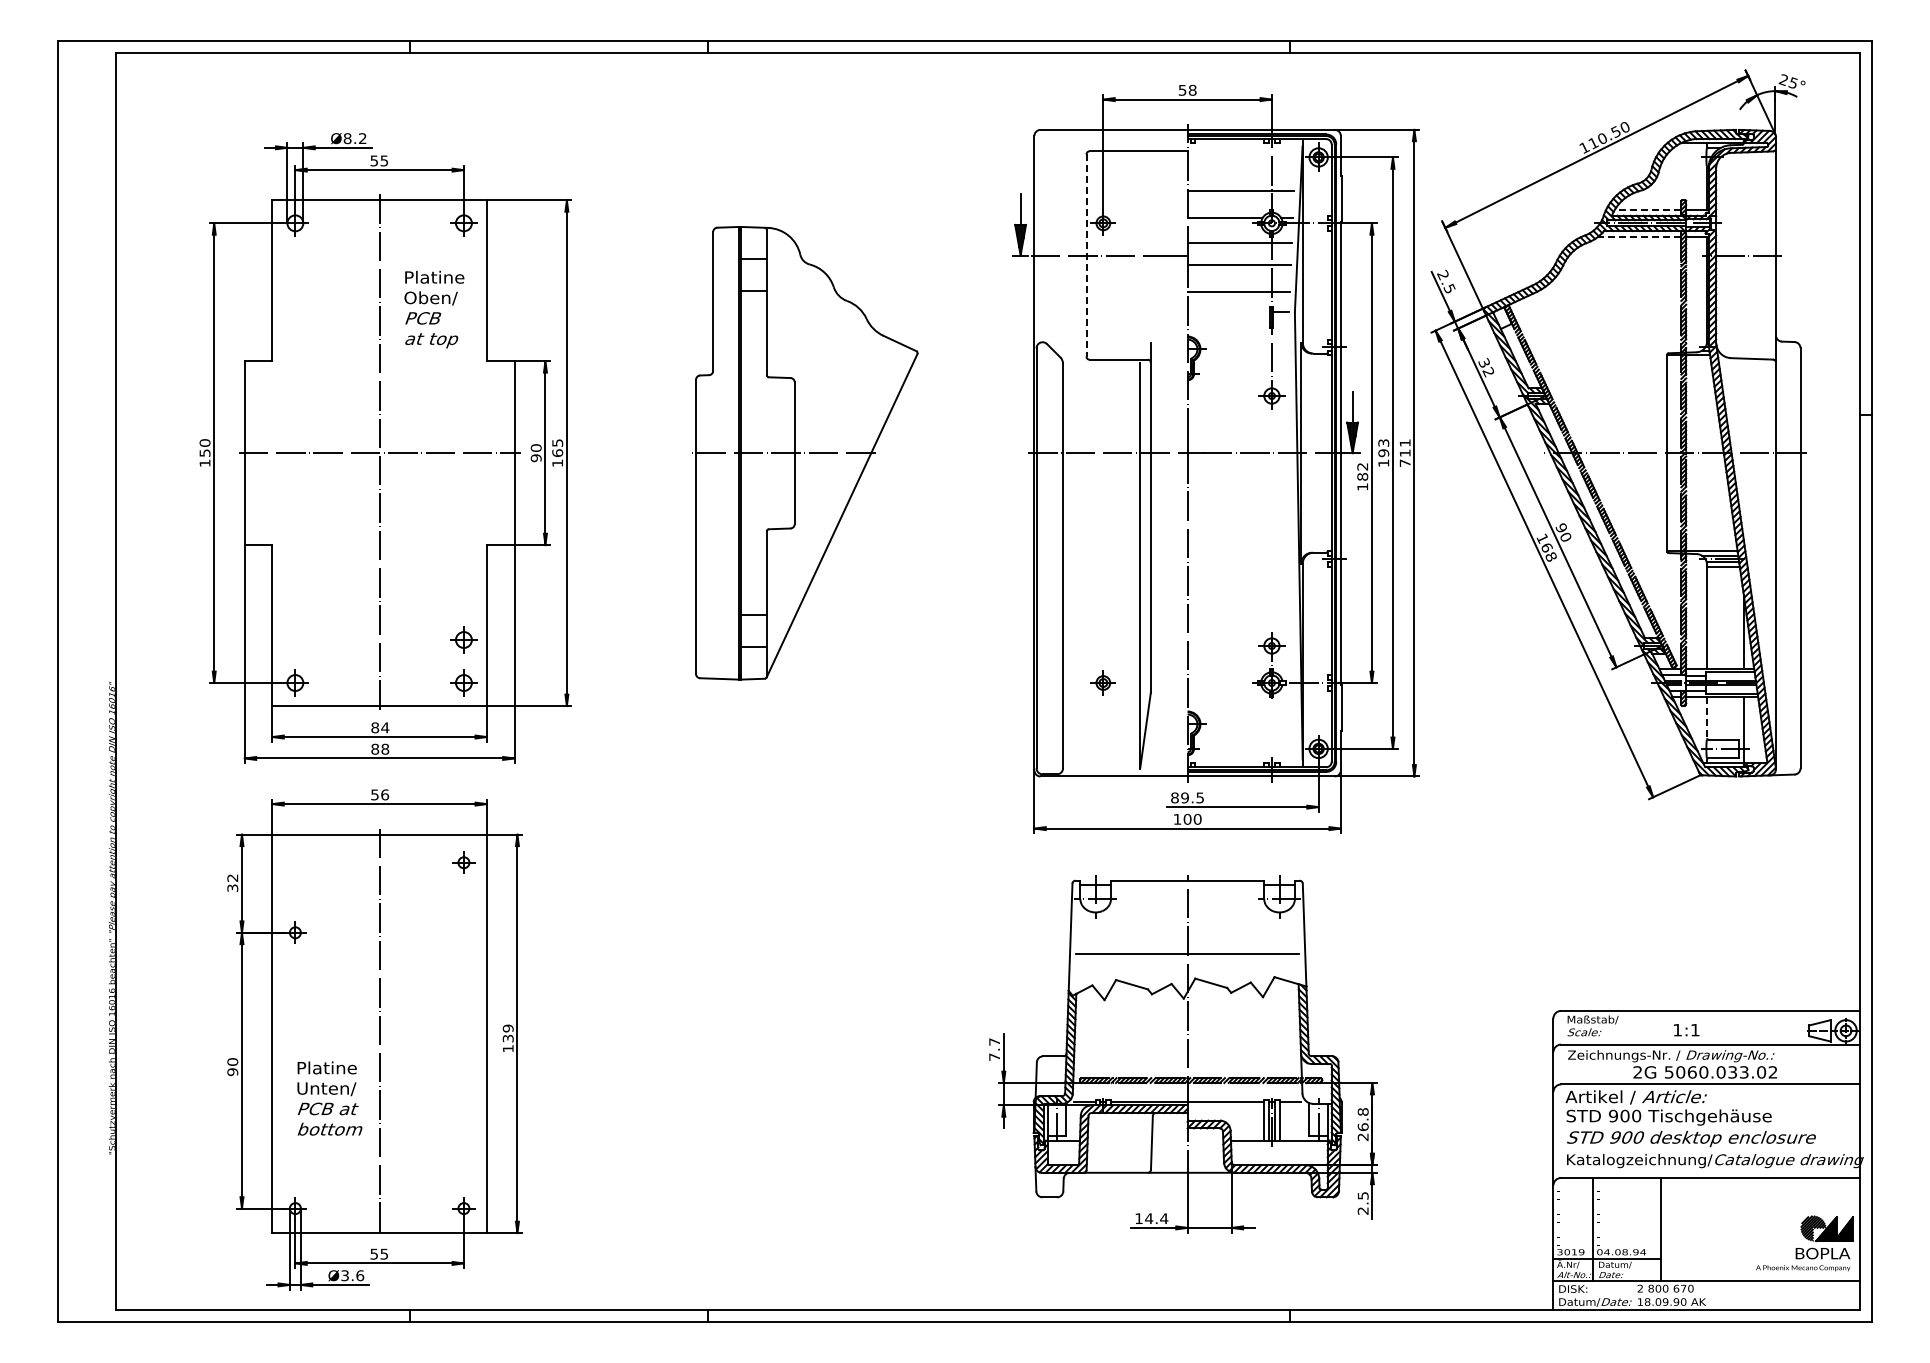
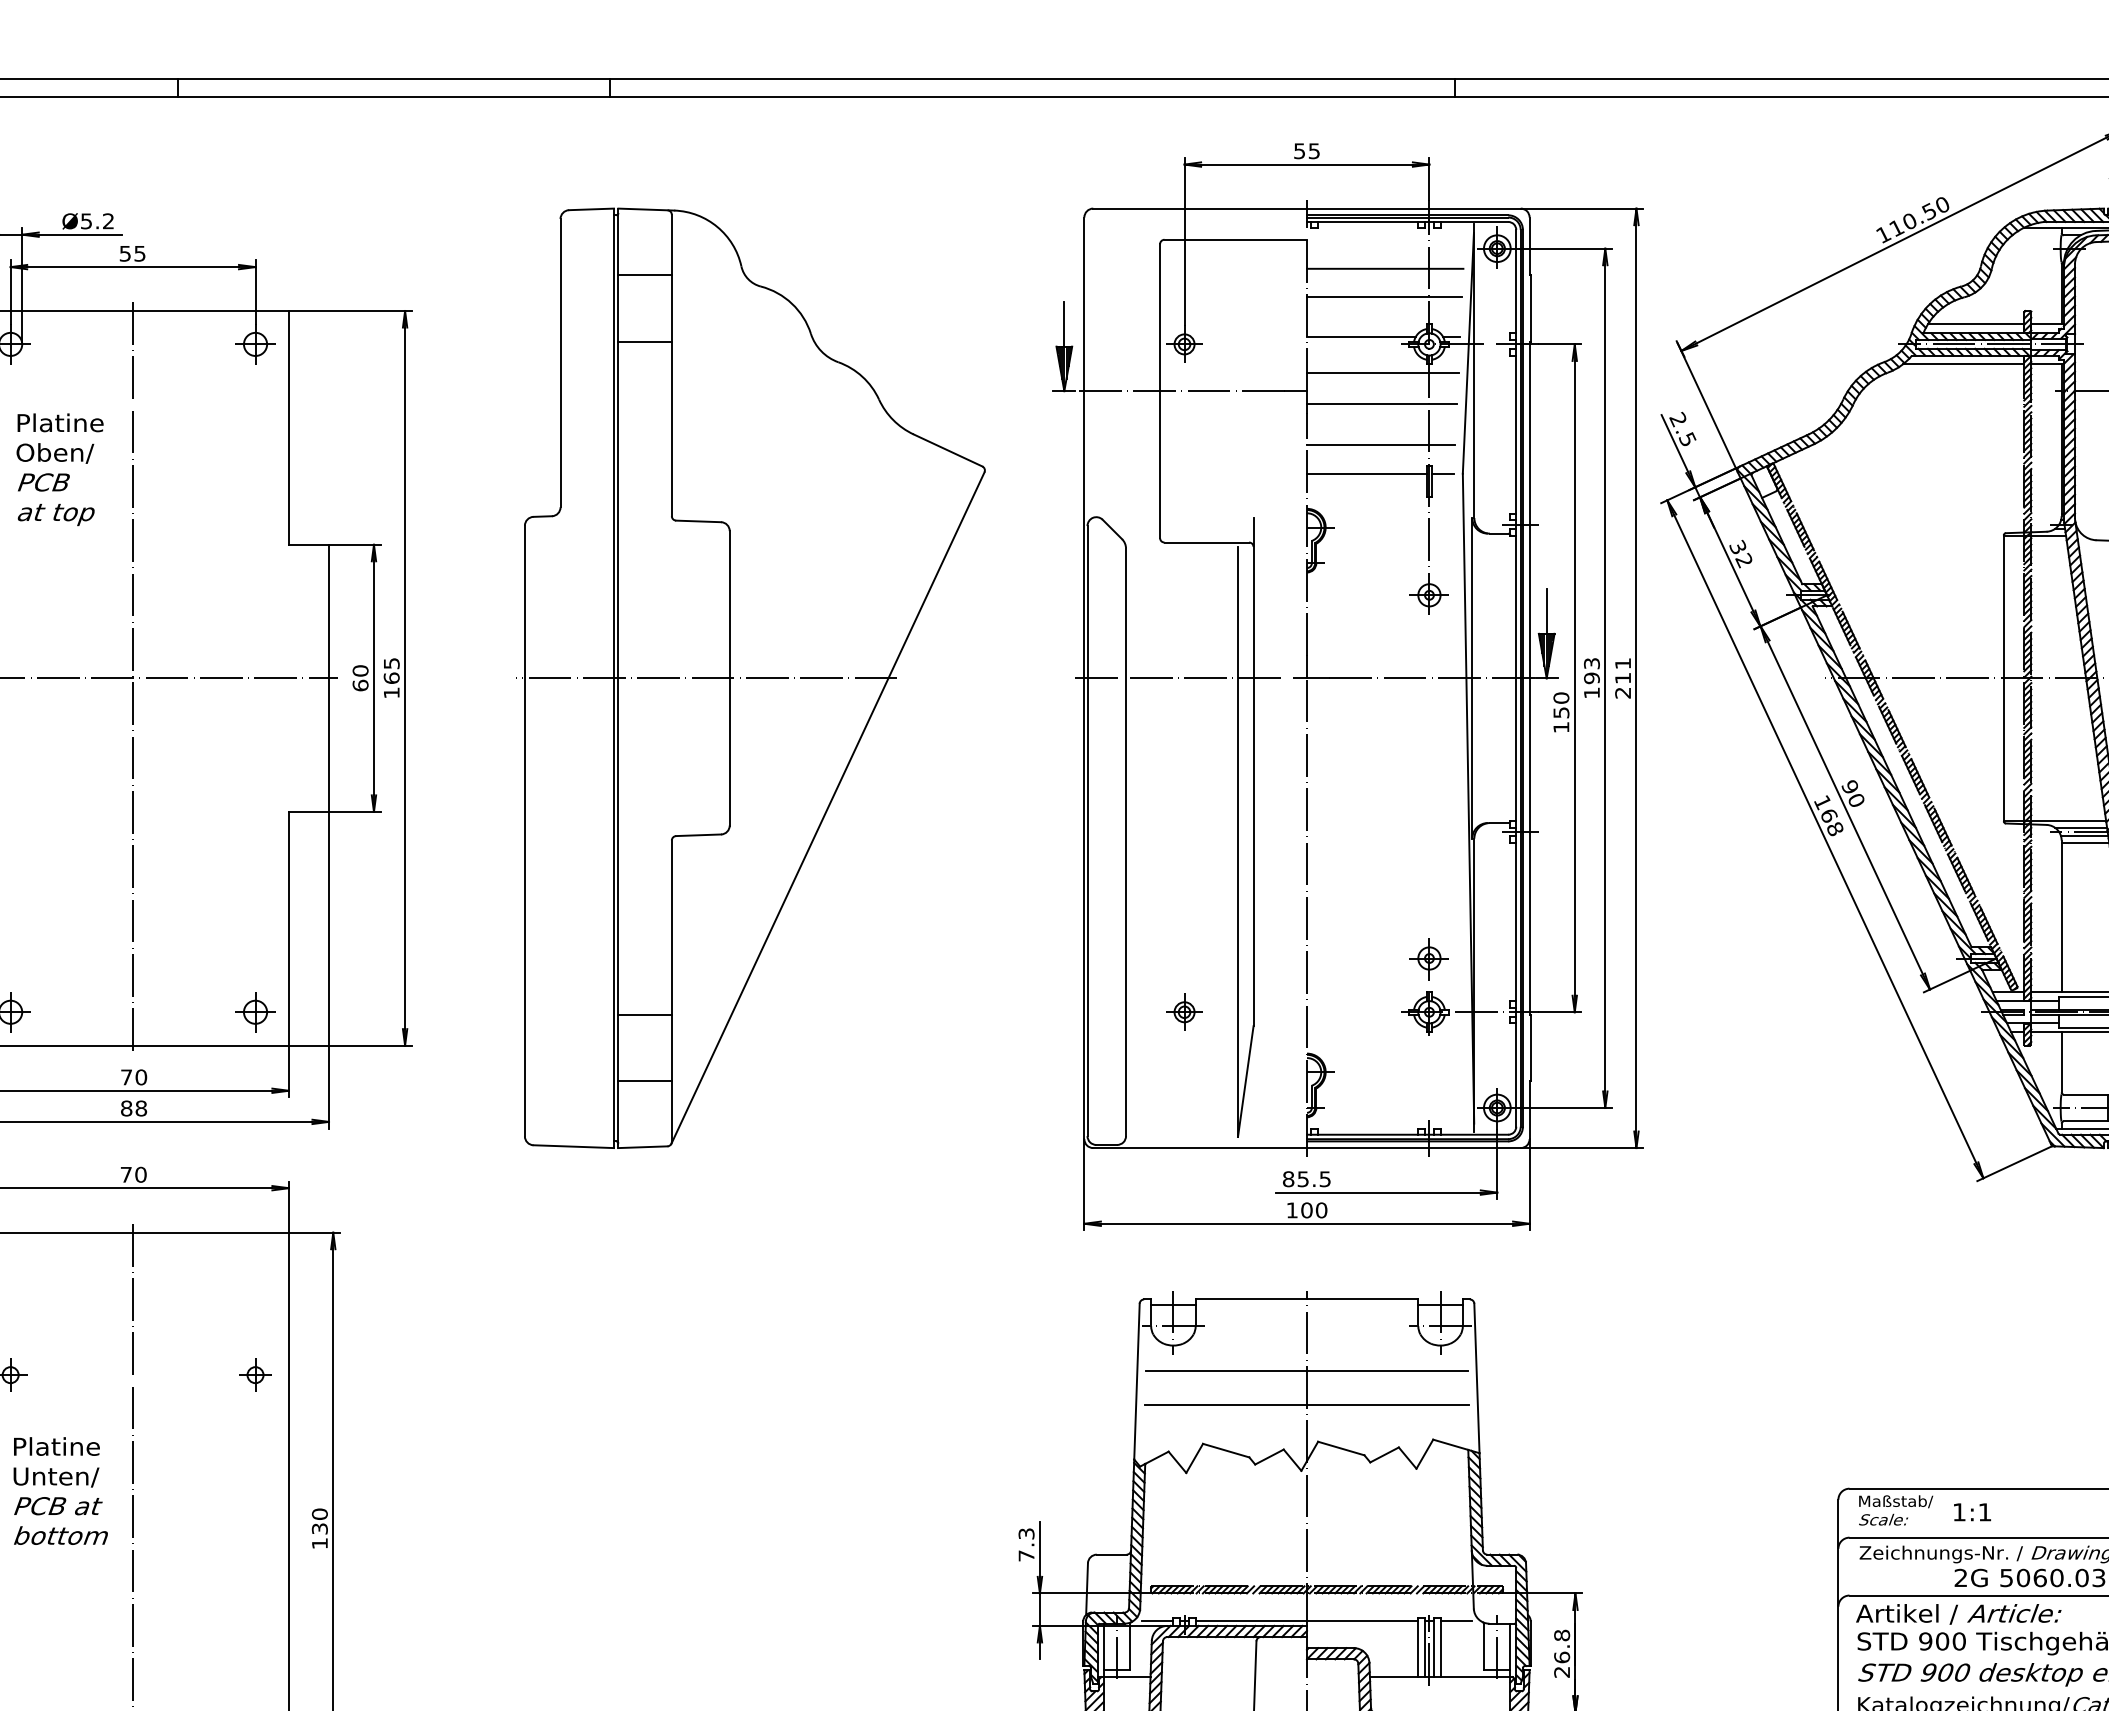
text: (1192, 89) -> (1314, 149), 58 -> 55
text: (347, 138) -> (86, 221), Ø8.2 -> Ø5.2
line: (1241, 171) -> (1385, 269), added
line: (1647, 209) -> (1975, 324), dashed -> solid
line: (1639, 237) -> (1963, 364), dashed -> solid
line: (1086, 256) -> (1160, 392), dashed -> solid
text: (434, 309) -> (60, 469), moved
line: (1228, 312) -> (1366, 473), added
part: (804, 453) -> (750, 678), size x1.43
text: (535, 458) -> (359, 686), 90 -> 60
text: (1404, 463) -> (1622, 693), 711 -> 211
text: (1362, 471) -> (1561, 704), 182 -> 150
part: (463, 639) -> (254, 949), removed
line: (1707, 717) -> (2062, 1062), dashed -> solid
text: (380, 727) -> (134, 1076), 84 -> 70
text: (380, 794) -> (134, 1174), 56 -> 70
text: (1184, 797) -> (1302, 1178), 89.5 -> 85.5
part: (463, 862) -> (254, 1374), moved
line: (1187, 929) -> (1306, 1370), added
text: (508, 1028) -> (320, 1514), 139 -> 130
text: (1686, 1030) -> (1972, 1512), moved
text: (994, 1041) -> (1026, 1533), 7.7 -> 7.3
text: (329, 1098) -> (60, 1490), moved

